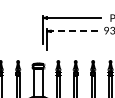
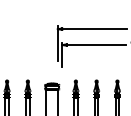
line: (74, 31) -> (95, 45), dashed -> solid

